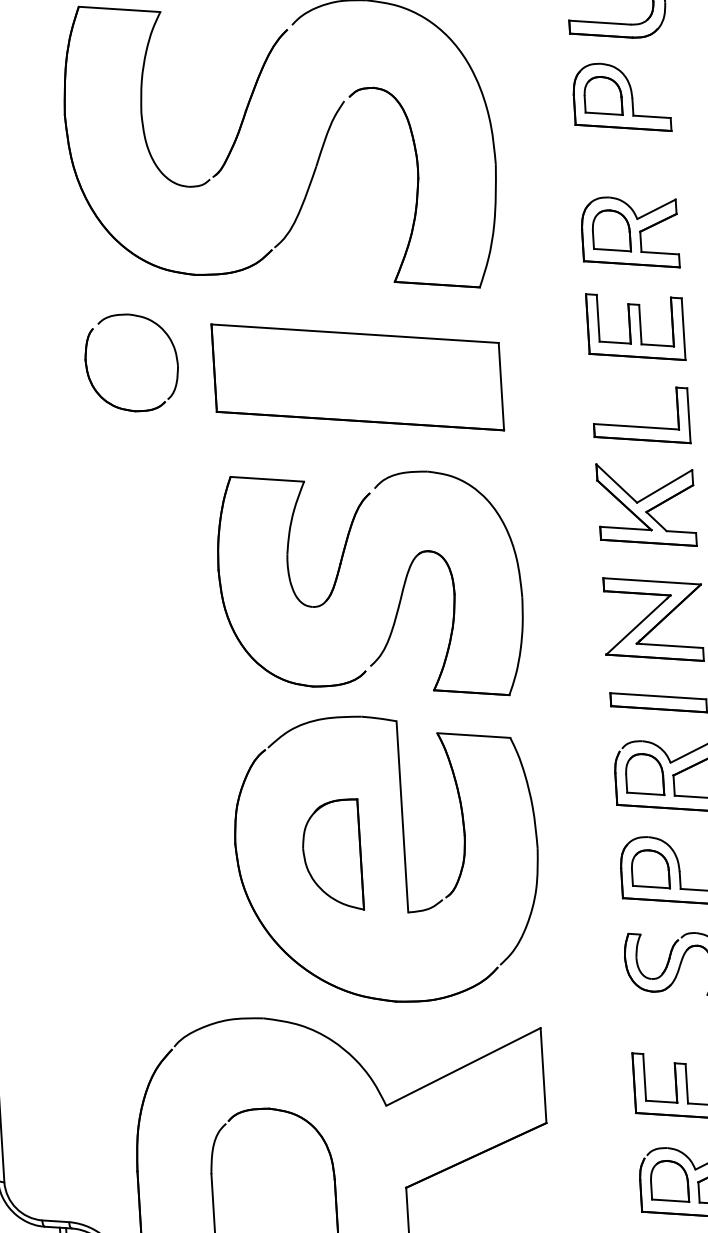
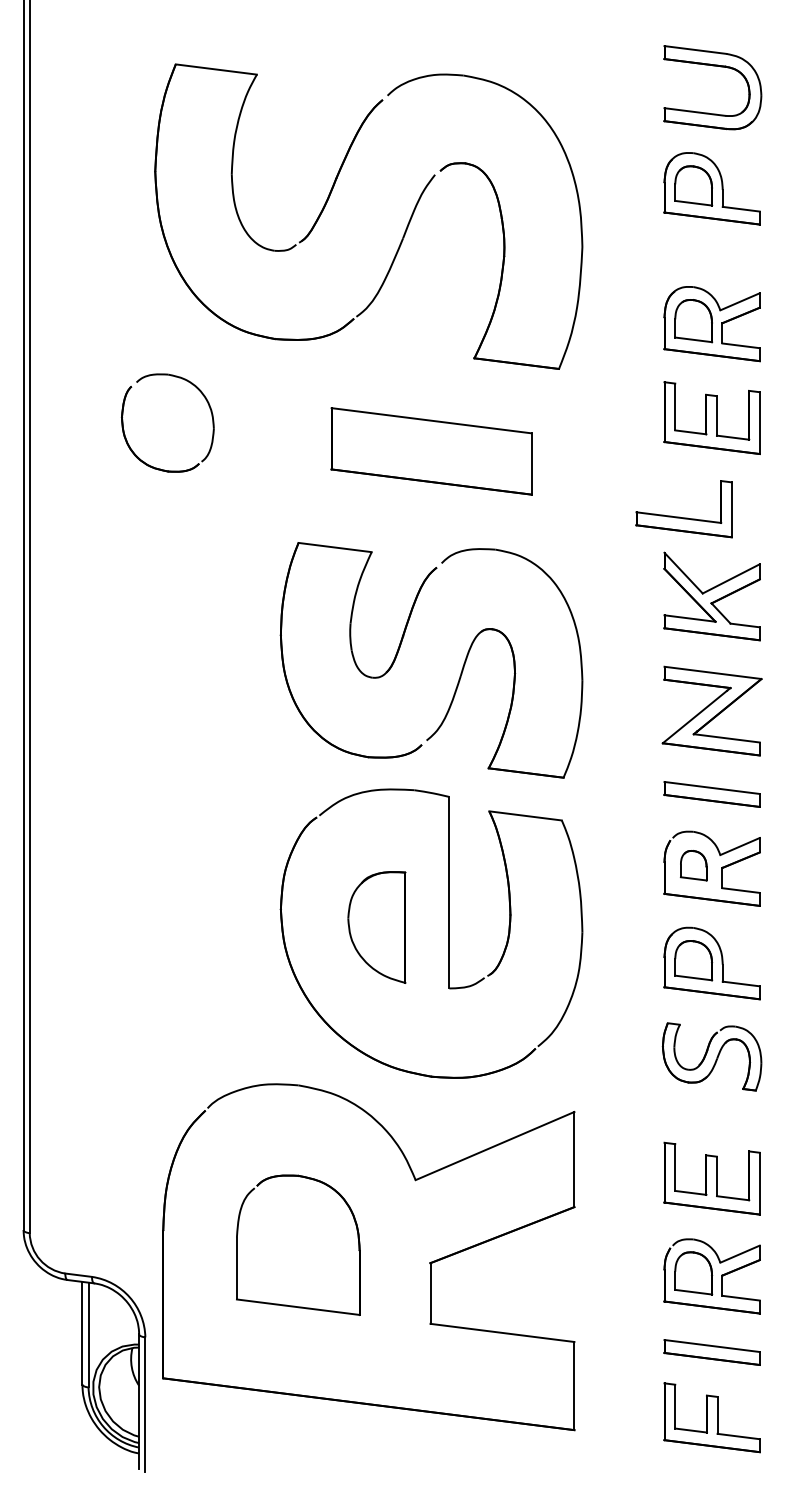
part: (88, 371) -> (124, 429), moved
part: (357, 377) -> (431, 451), size x0.7
part: (638, 425) -> (680, 516), moved
part: (644, 774) -> (693, 865), size x0.7

